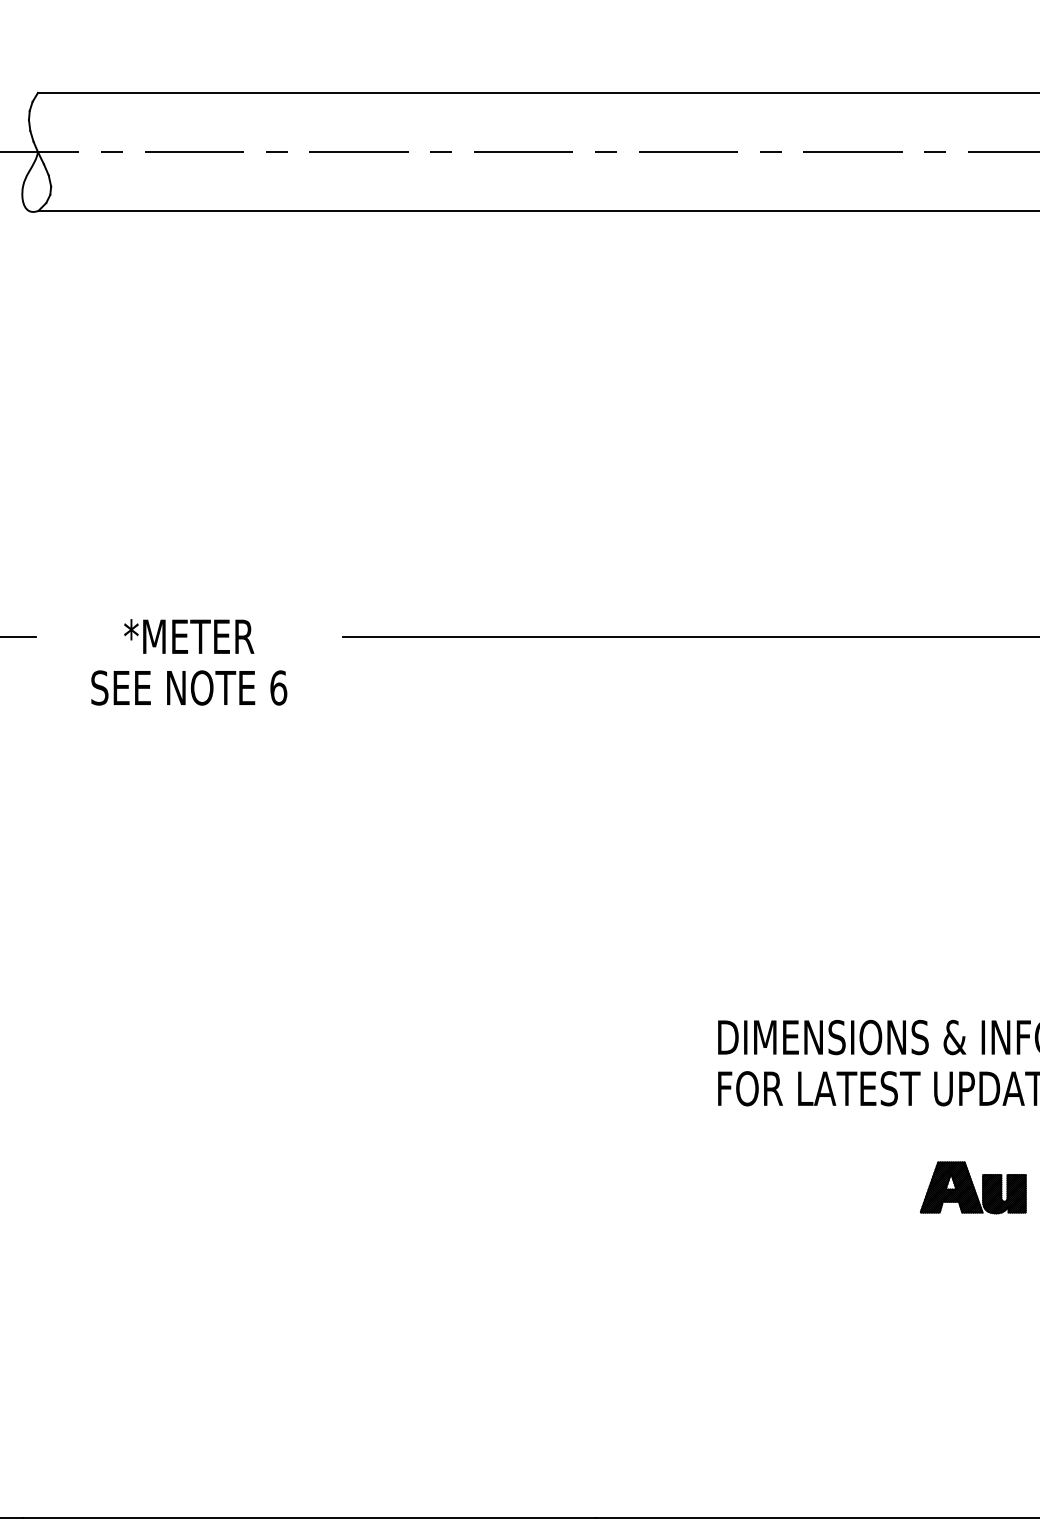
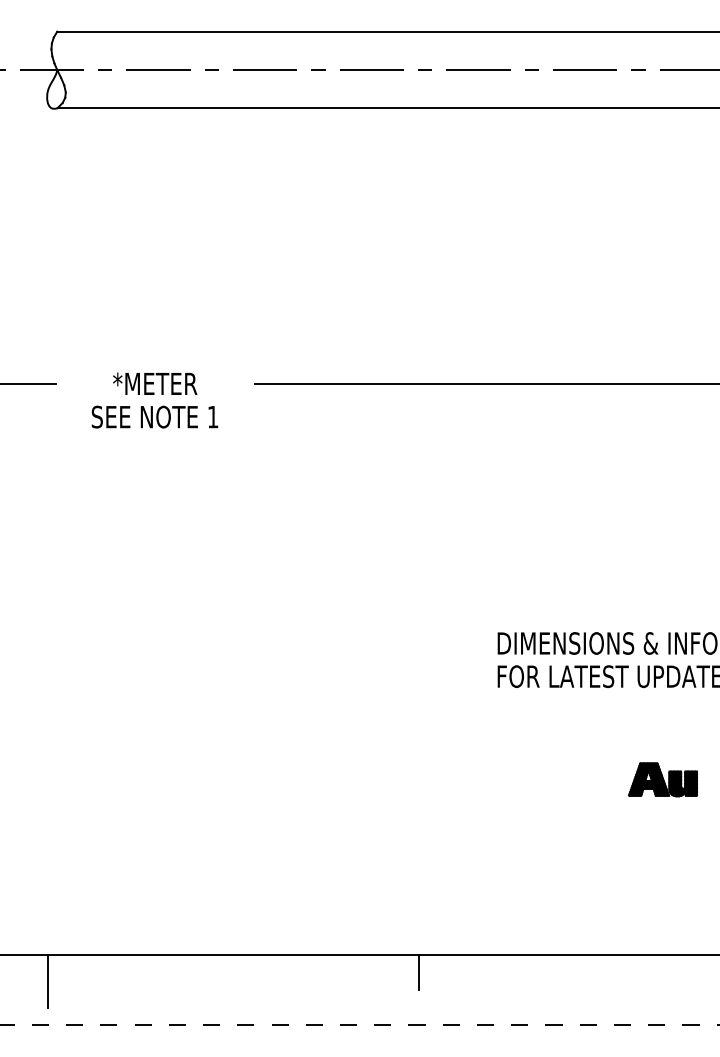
text: (277, 687) -> (212, 416), 6 -> 1
part: (972, 1187) -> (662, 779), moved

